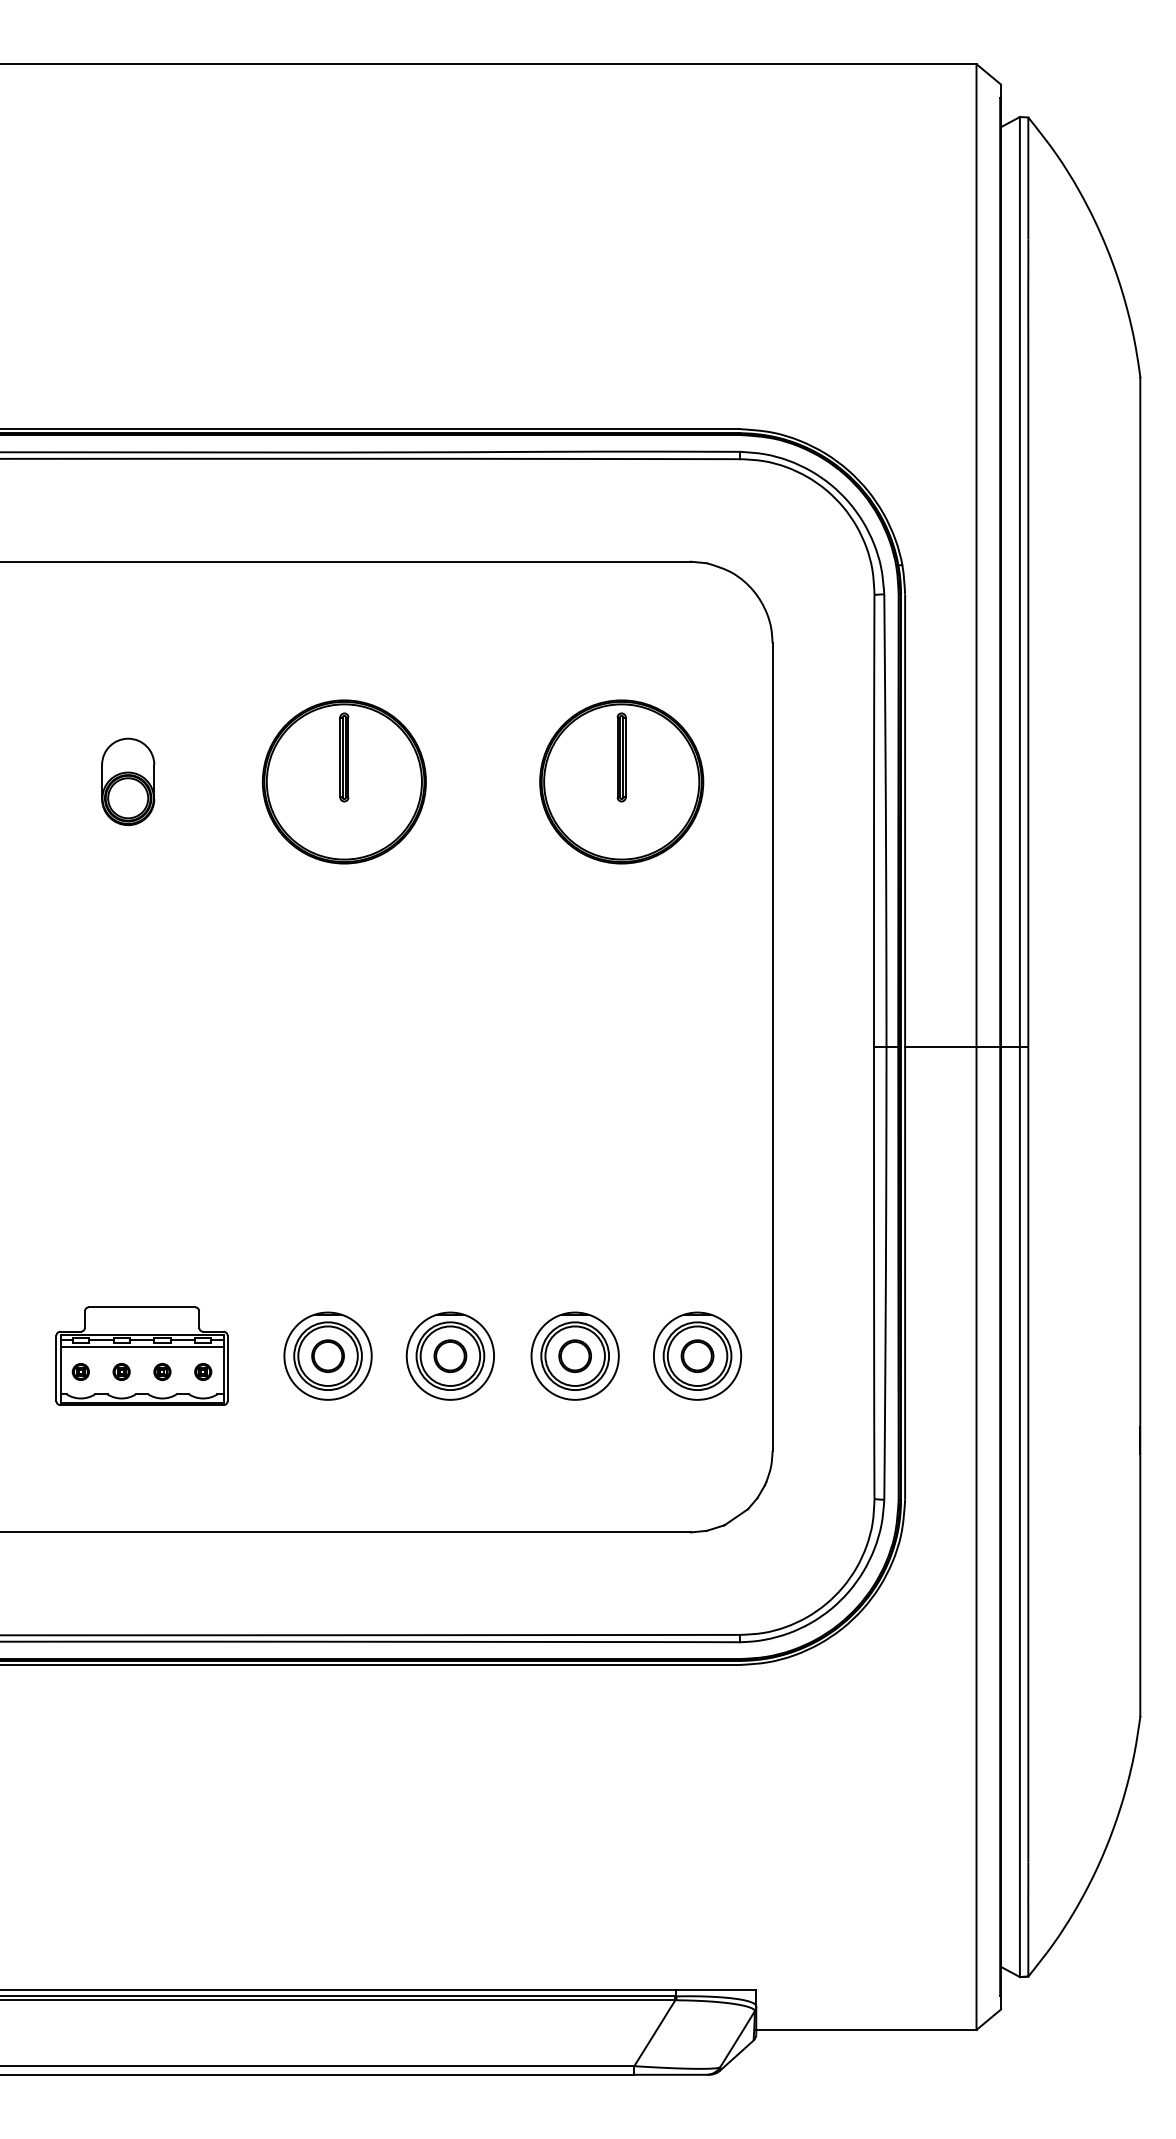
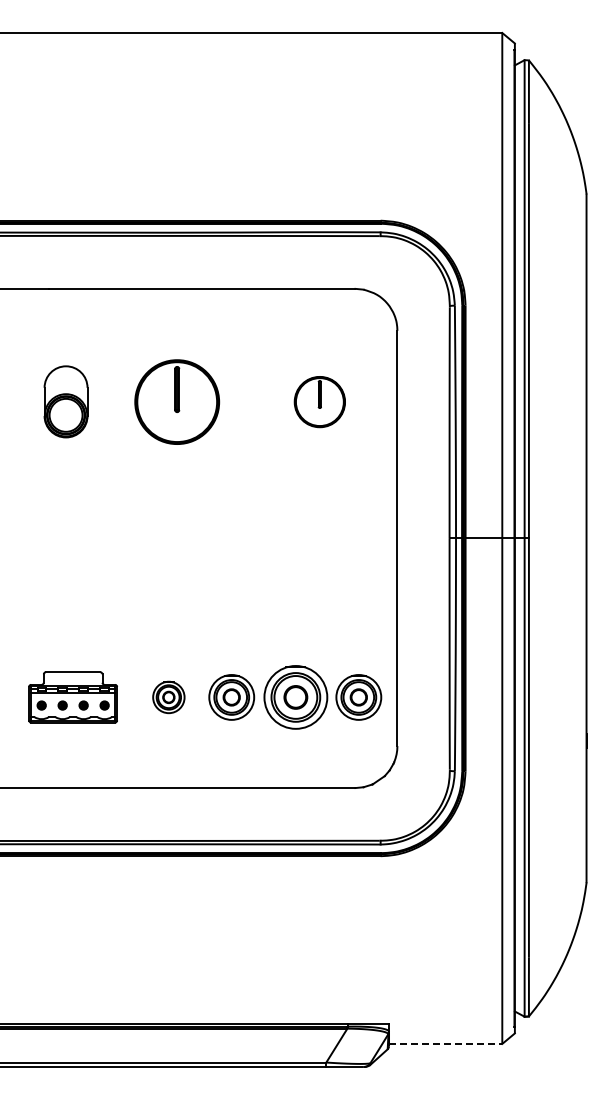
part: (621, 780) -> (319, 401), size x0.6
part: (127, 782) -> (65, 402), size x1.6
part: (327, 1356) -> (168, 697), size x0.7
part: (574, 1356) -> (295, 697), size x1.4
line: (866, 2029) -> (445, 1043), solid -> dashed

